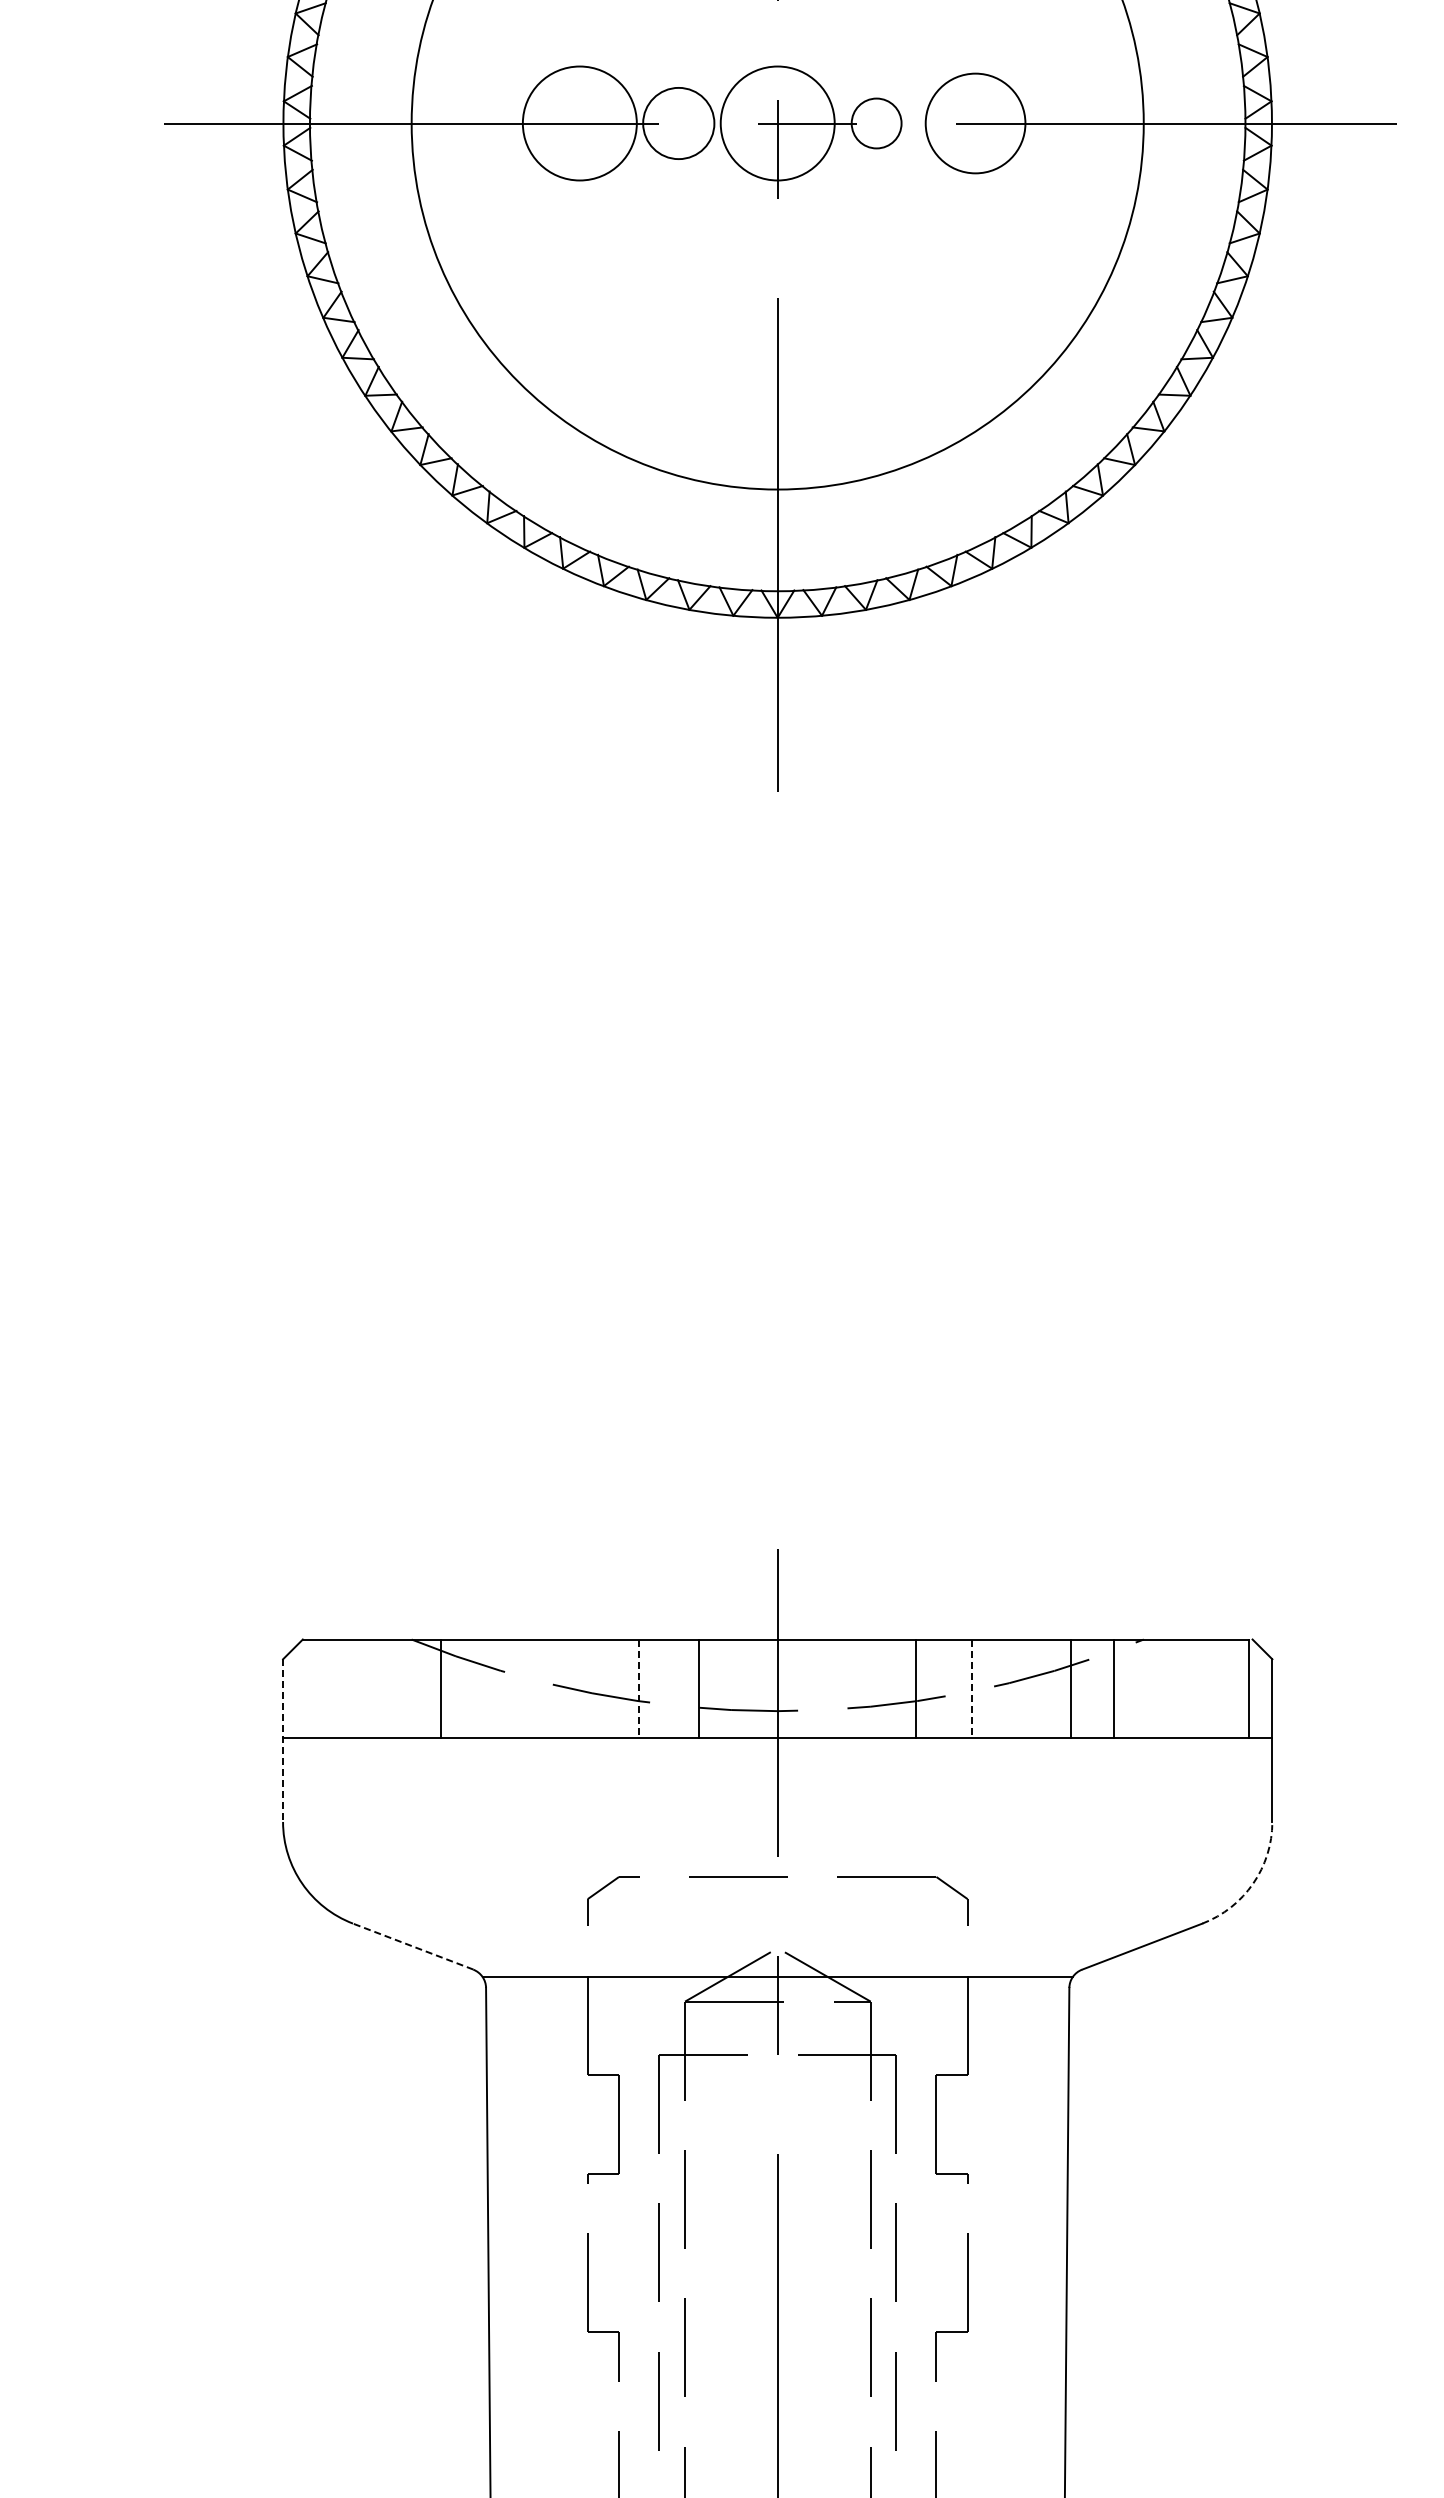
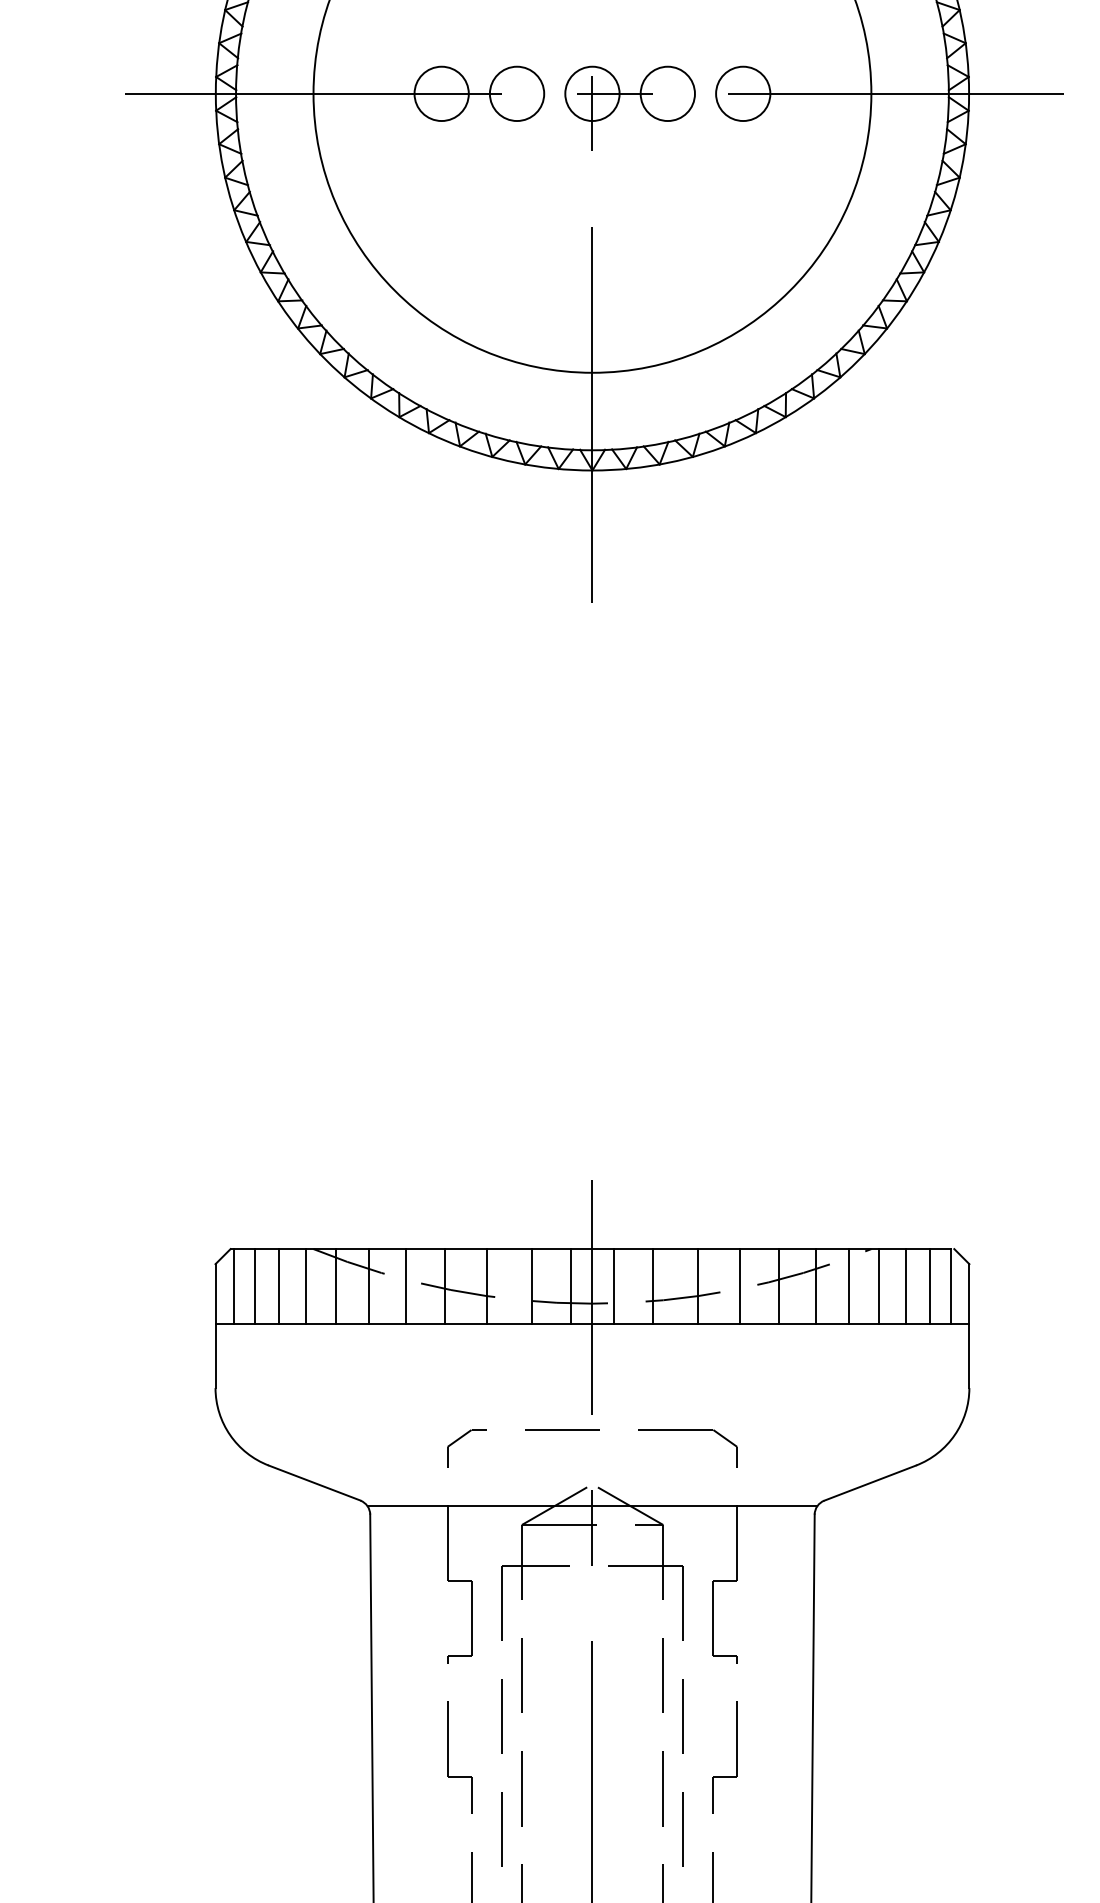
circle: (579, 123) -> (441, 93), size x0.62
circle: (777, 123) -> (592, 93), size x0.62
circle: (876, 123) -> (667, 93), size x1.43
circle: (975, 123) -> (743, 93), size x0.71
line: (306, 1688) -> (233, 1286), added
line: (334, 1688) -> (254, 1286), added
line: (366, 1688) -> (279, 1286), added
line: (401, 1688) -> (305, 1286), added
line: (484, 1688) -> (369, 1286), added
line: (532, 1688) -> (405, 1286), added
line: (583, 1688) -> (444, 1286), added
line: (749, 1688) -> (570, 1286), added
line: (806, 1688) -> (614, 1286), added
line: (856, 1688) -> (652, 1286), added
line: (1023, 1688) -> (779, 1286), added
line: (1153, 1688) -> (878, 1286), added
line: (1189, 1688) -> (906, 1286), added
line: (1220, 1688) -> (929, 1286), added
line: (639, 1689) -> (487, 1287), dashed -> solid
line: (971, 1689) -> (740, 1287), dashed -> solid
line: (283, 1741) -> (215, 1326), dashed -> solid
arc: (1253, 1883) -> (955, 1434), dashed -> solid
line: (412, 1946) -> (314, 1482), dashed -> solid

